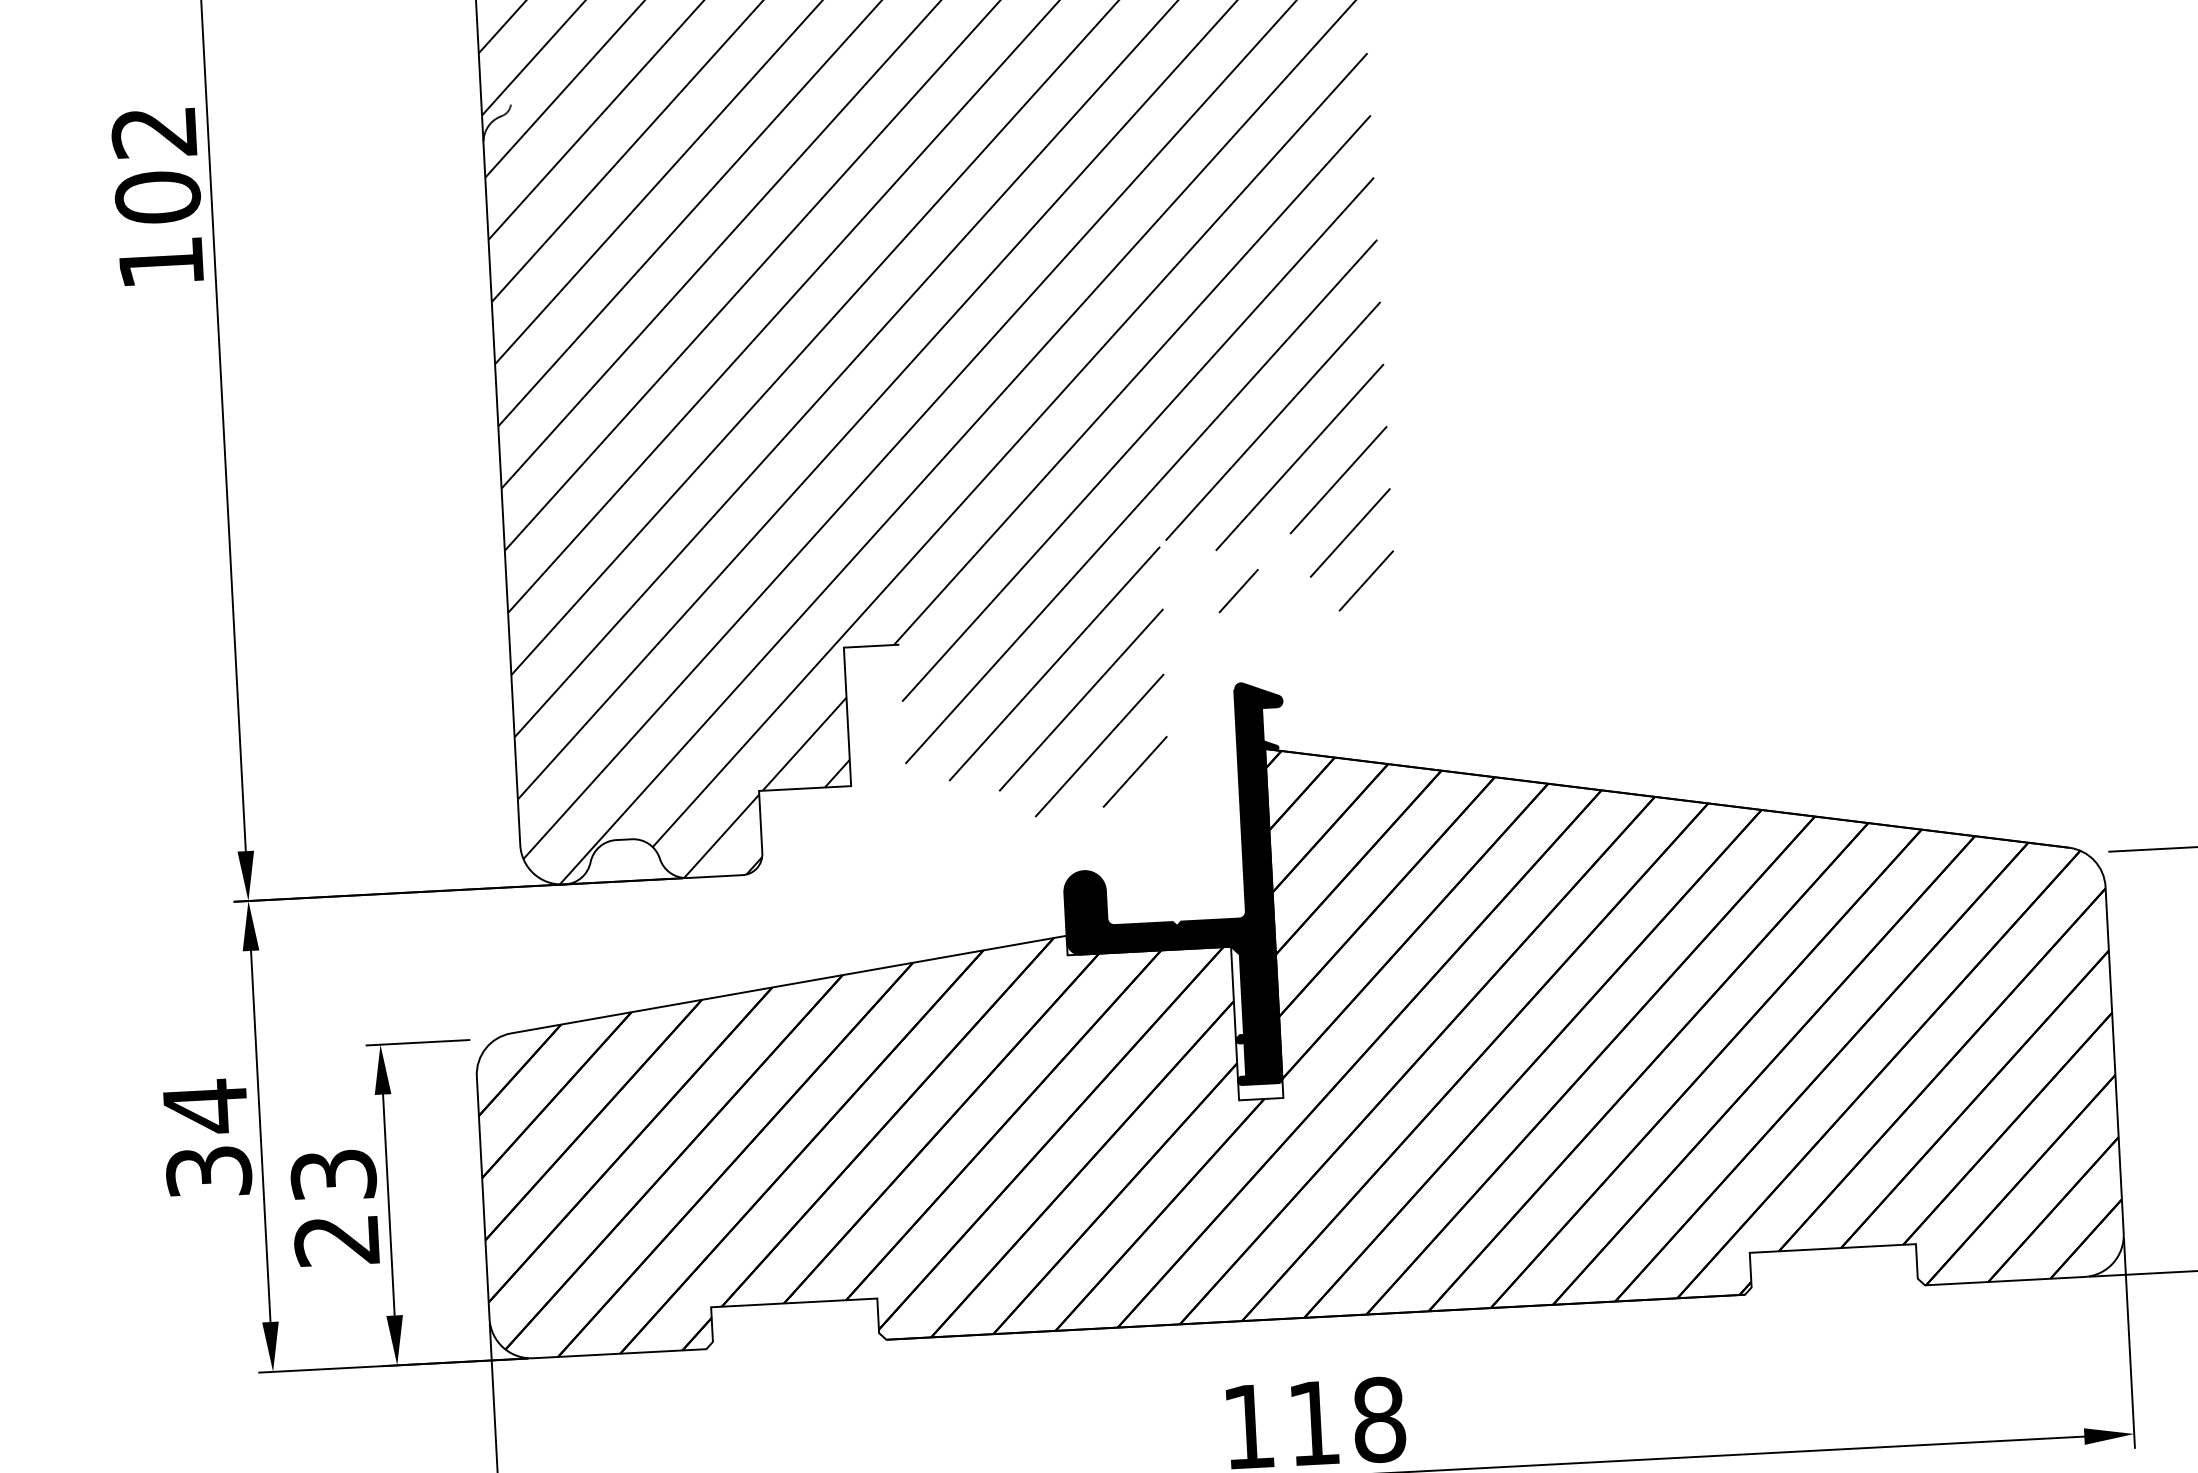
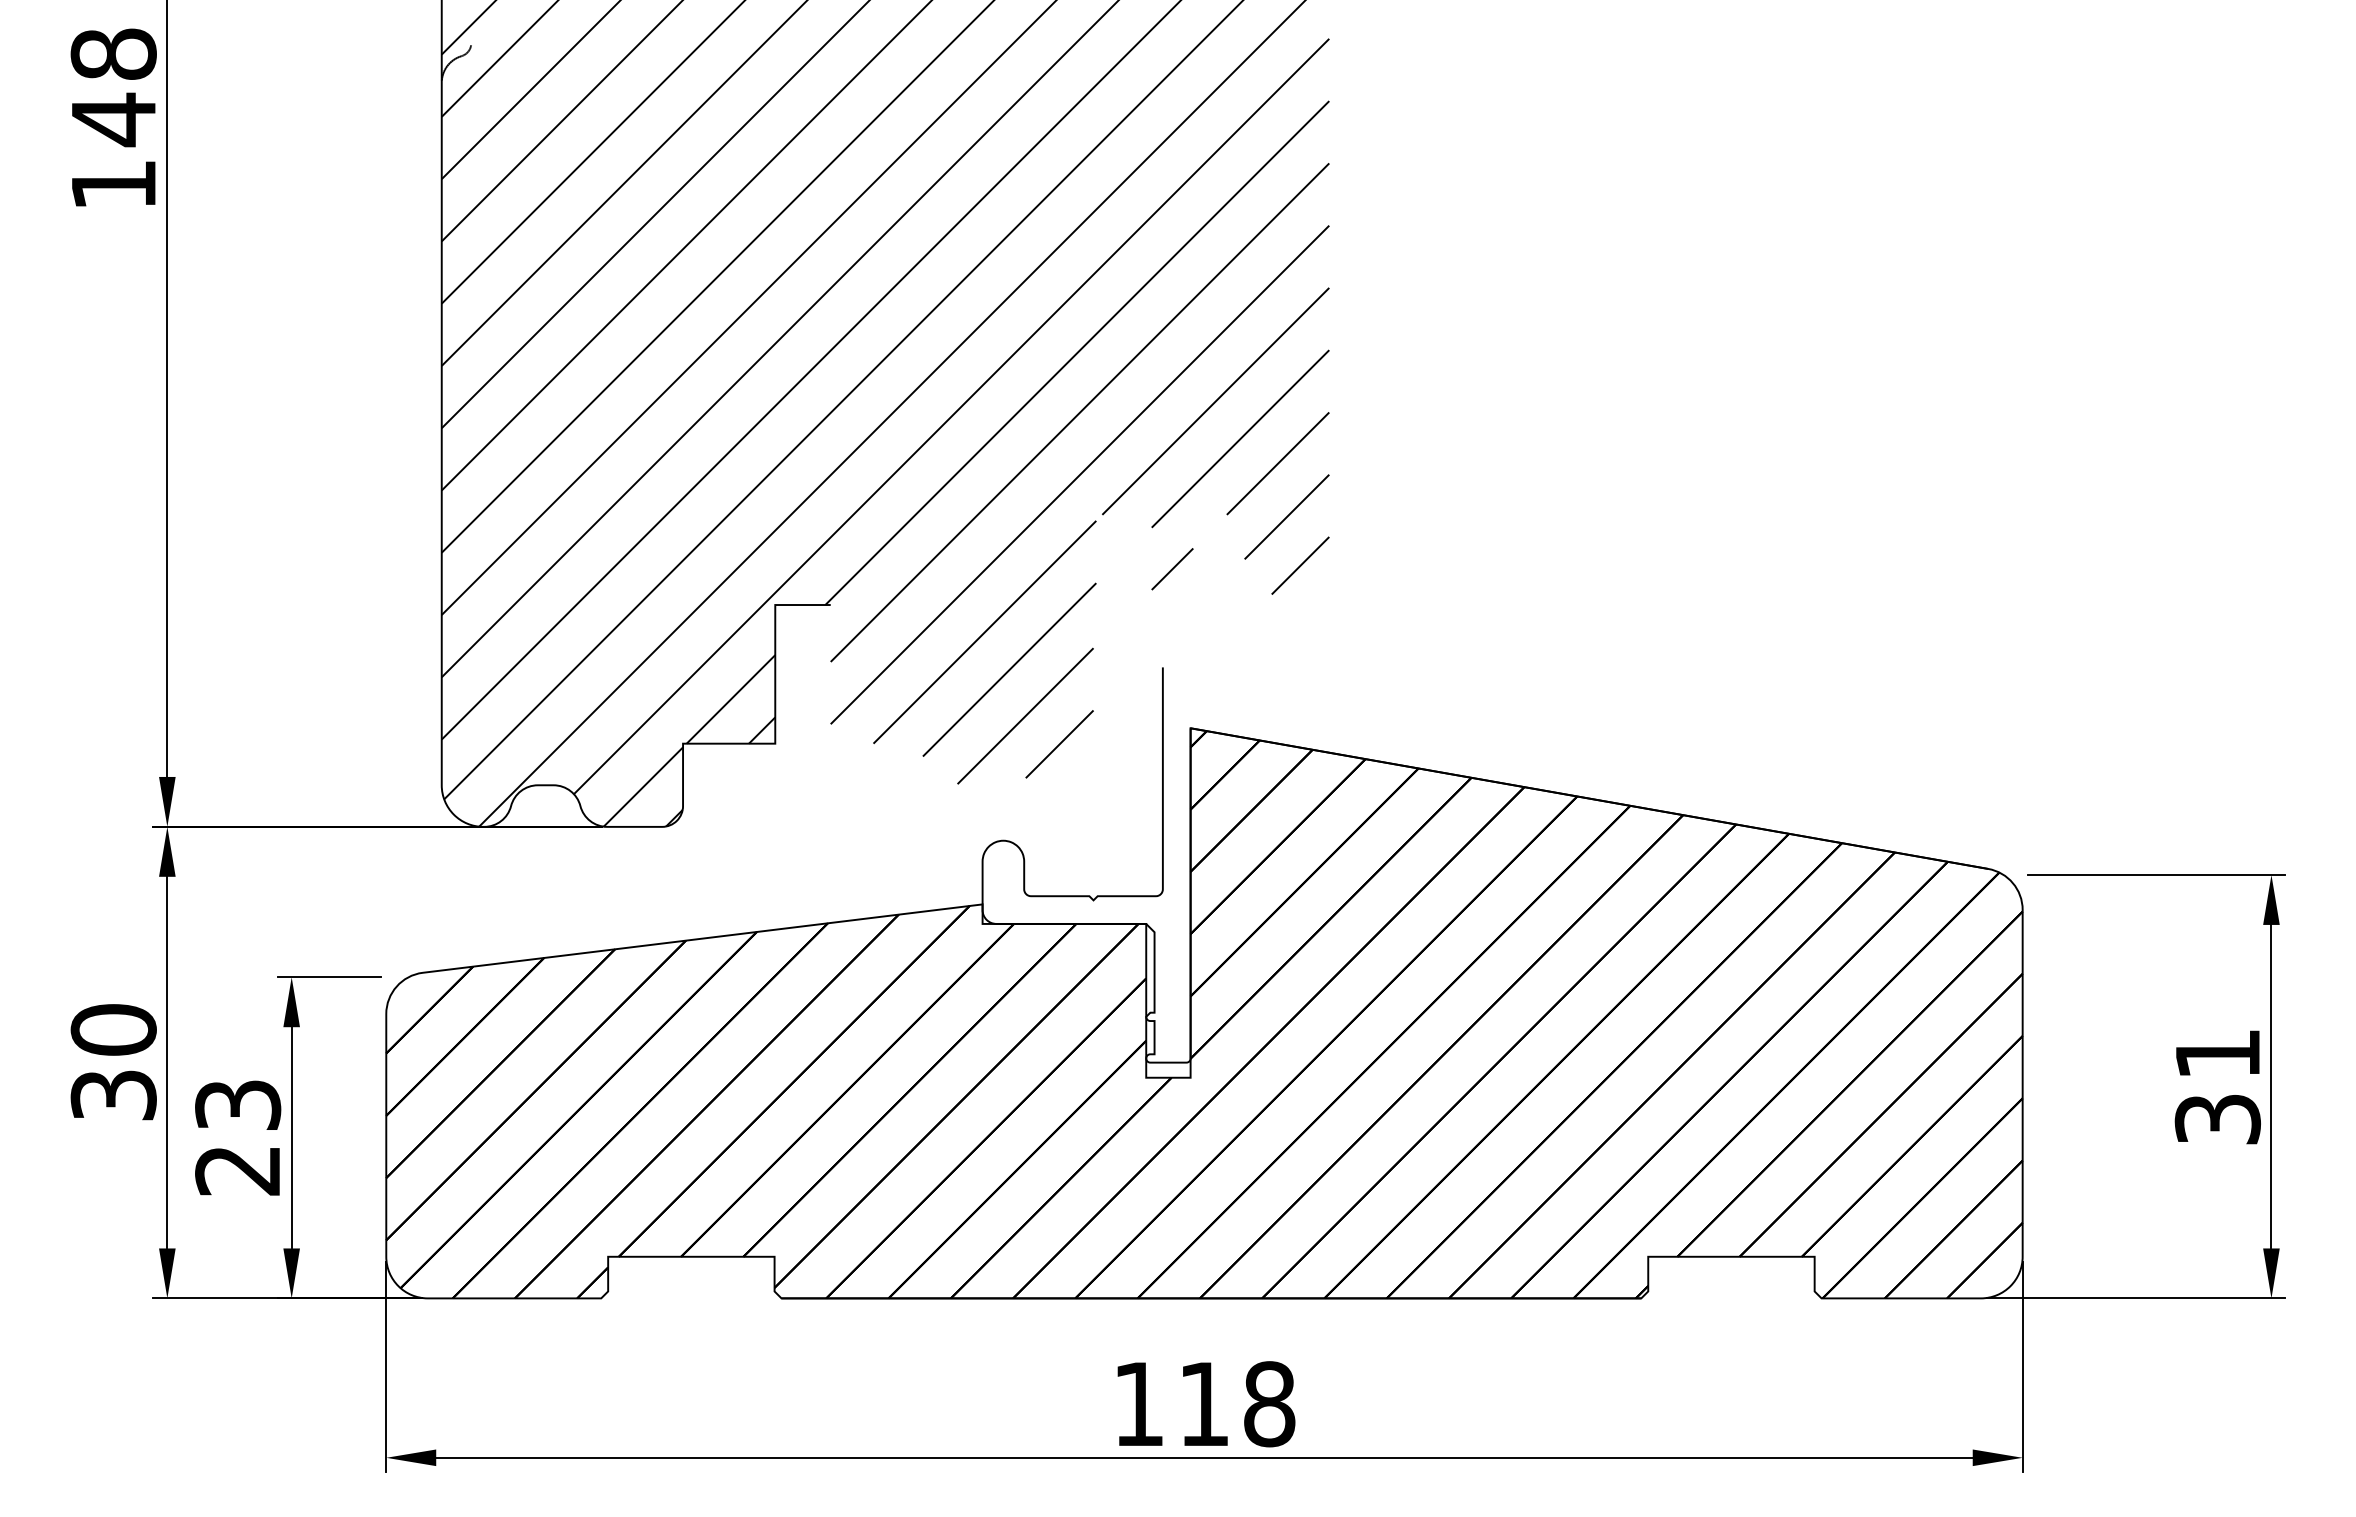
text: (155, 165) -> (113, 87), 102 -> 148
fill: (1178, 886) -> (1096, 861), removed
text: (205, 1107) -> (113, 1030), 34 -> 30

